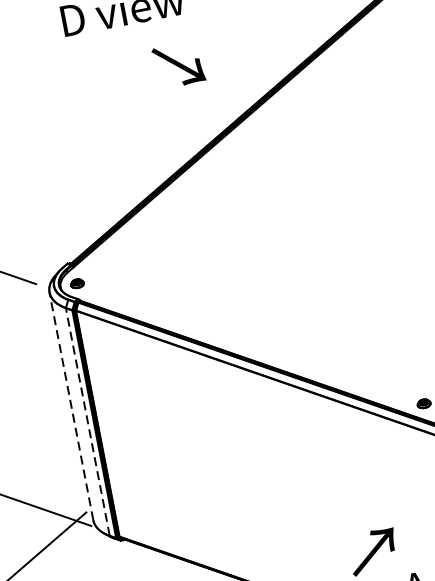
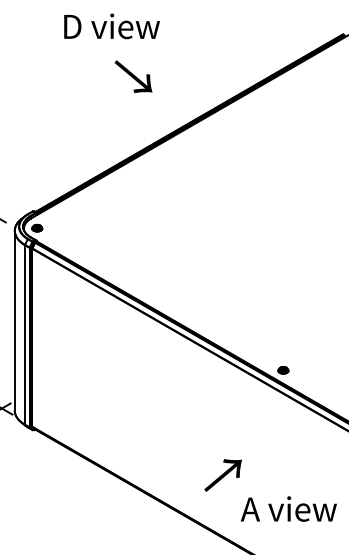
text: (178, 64) -> (133, 76), moved
line: (71, 406) -> (14, 320), dashed -> solid
line: (87, 421) -> (24, 334), dashed -> solid

